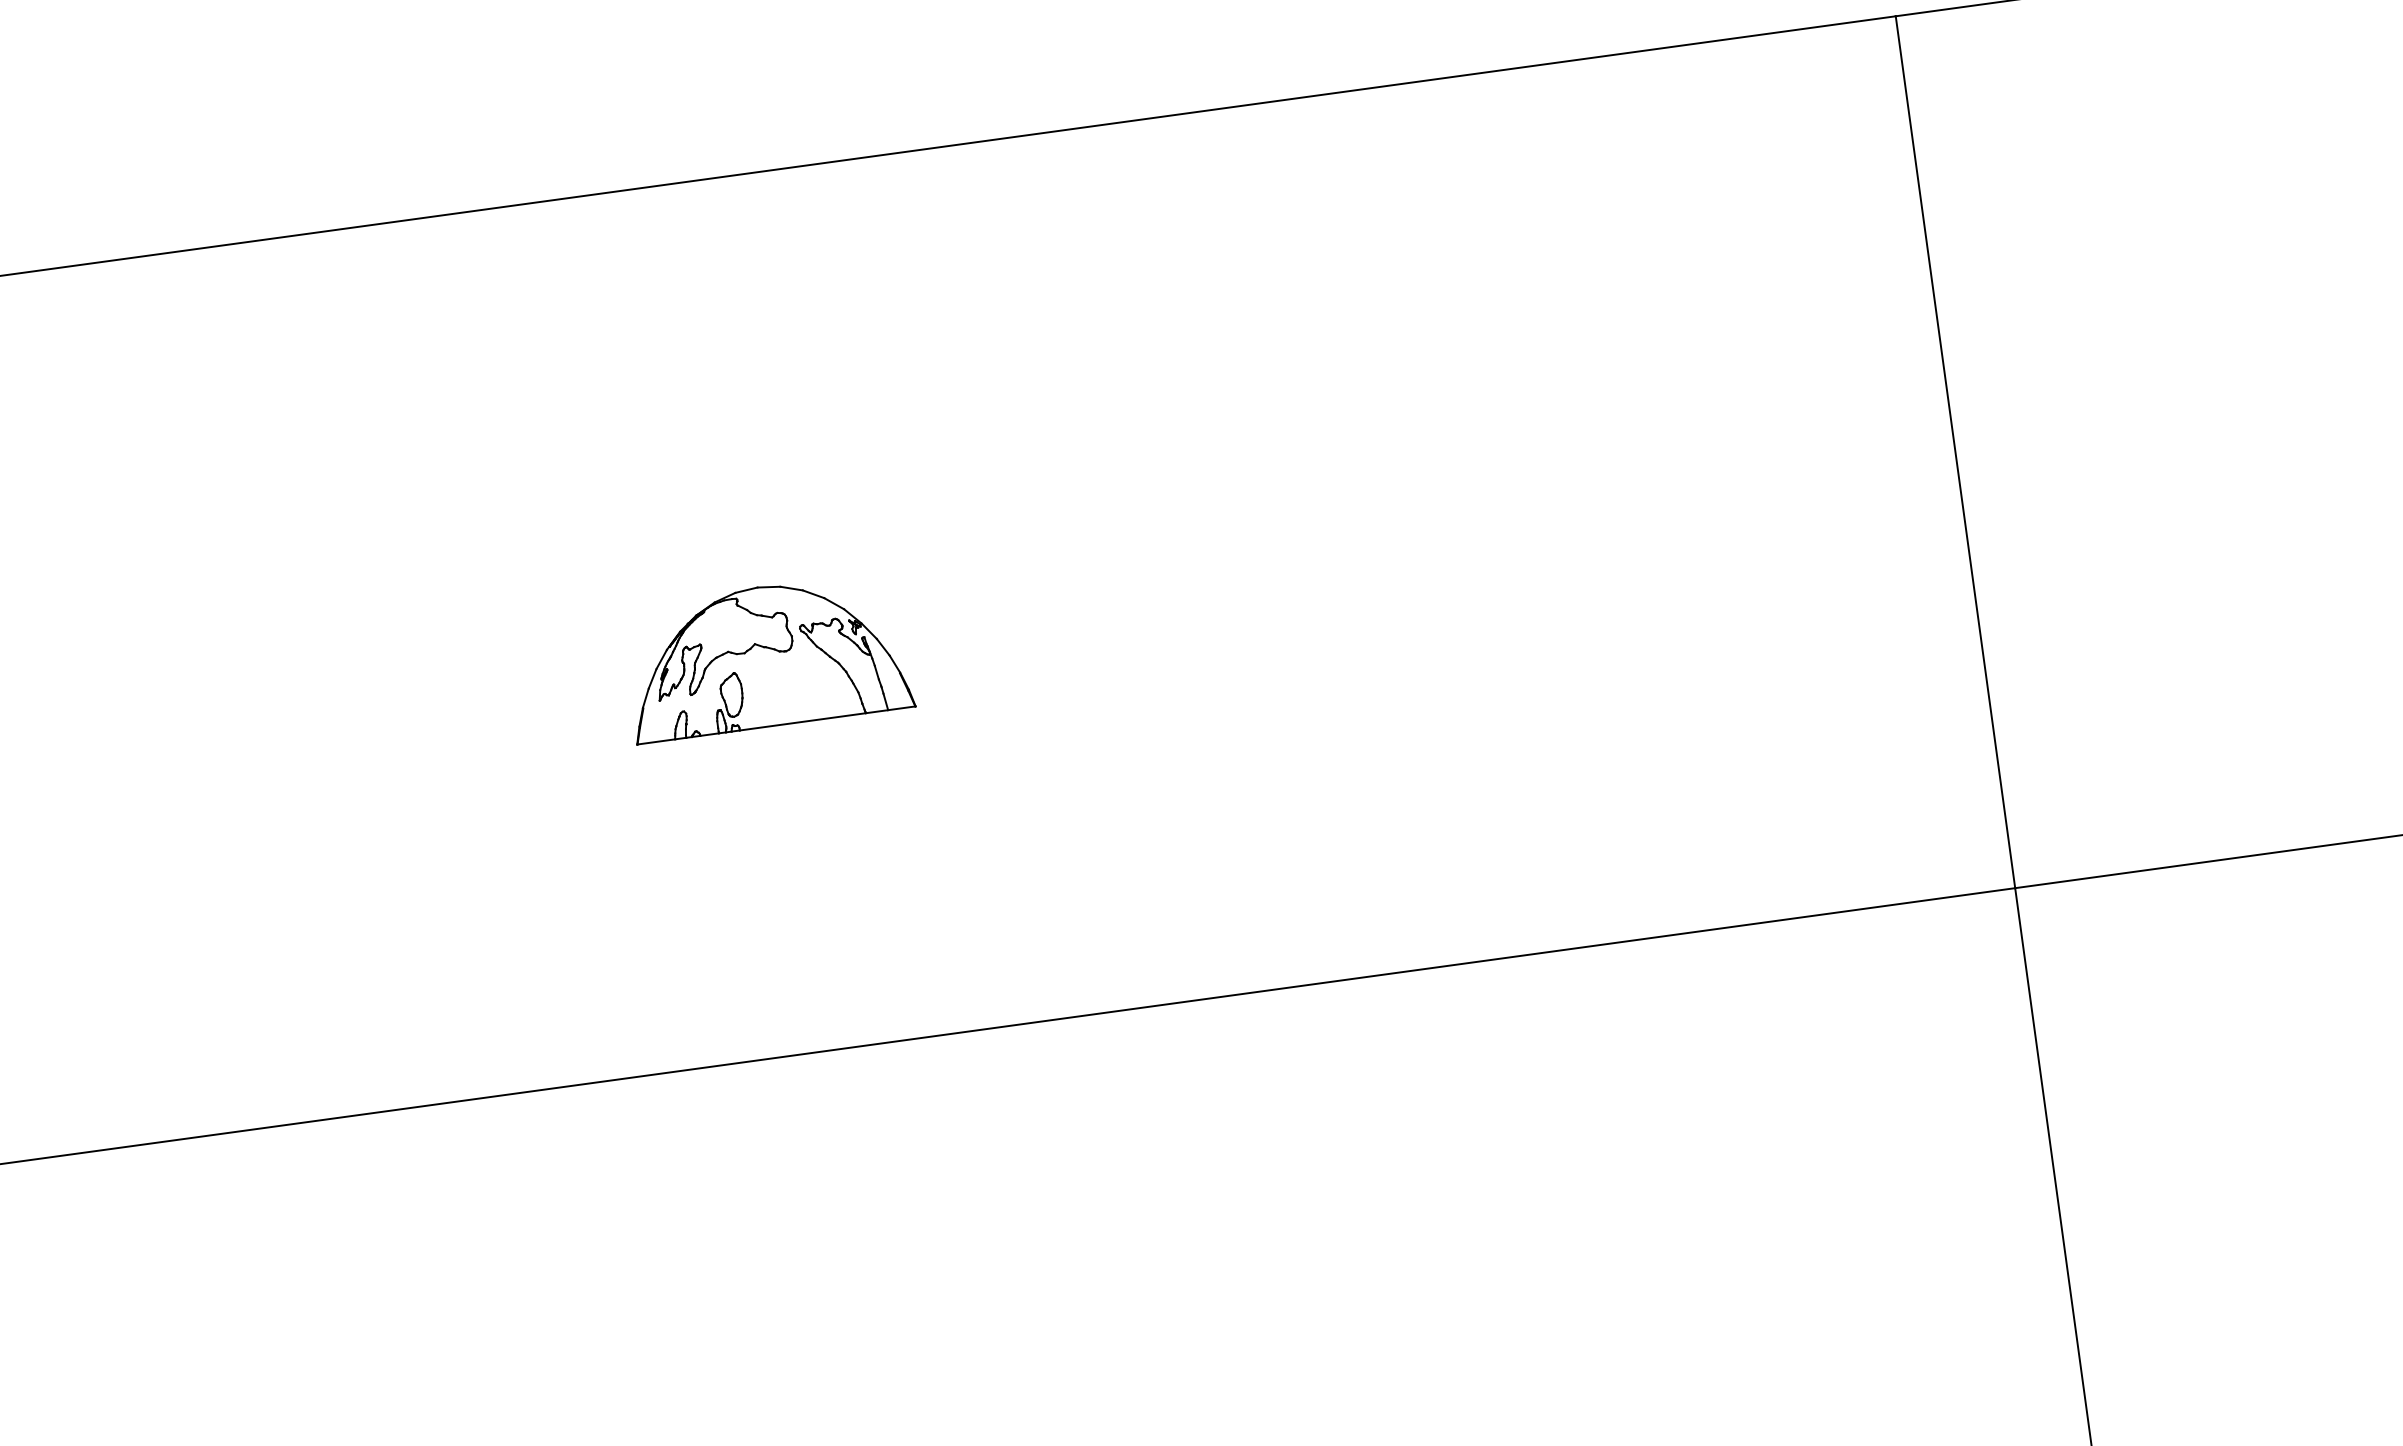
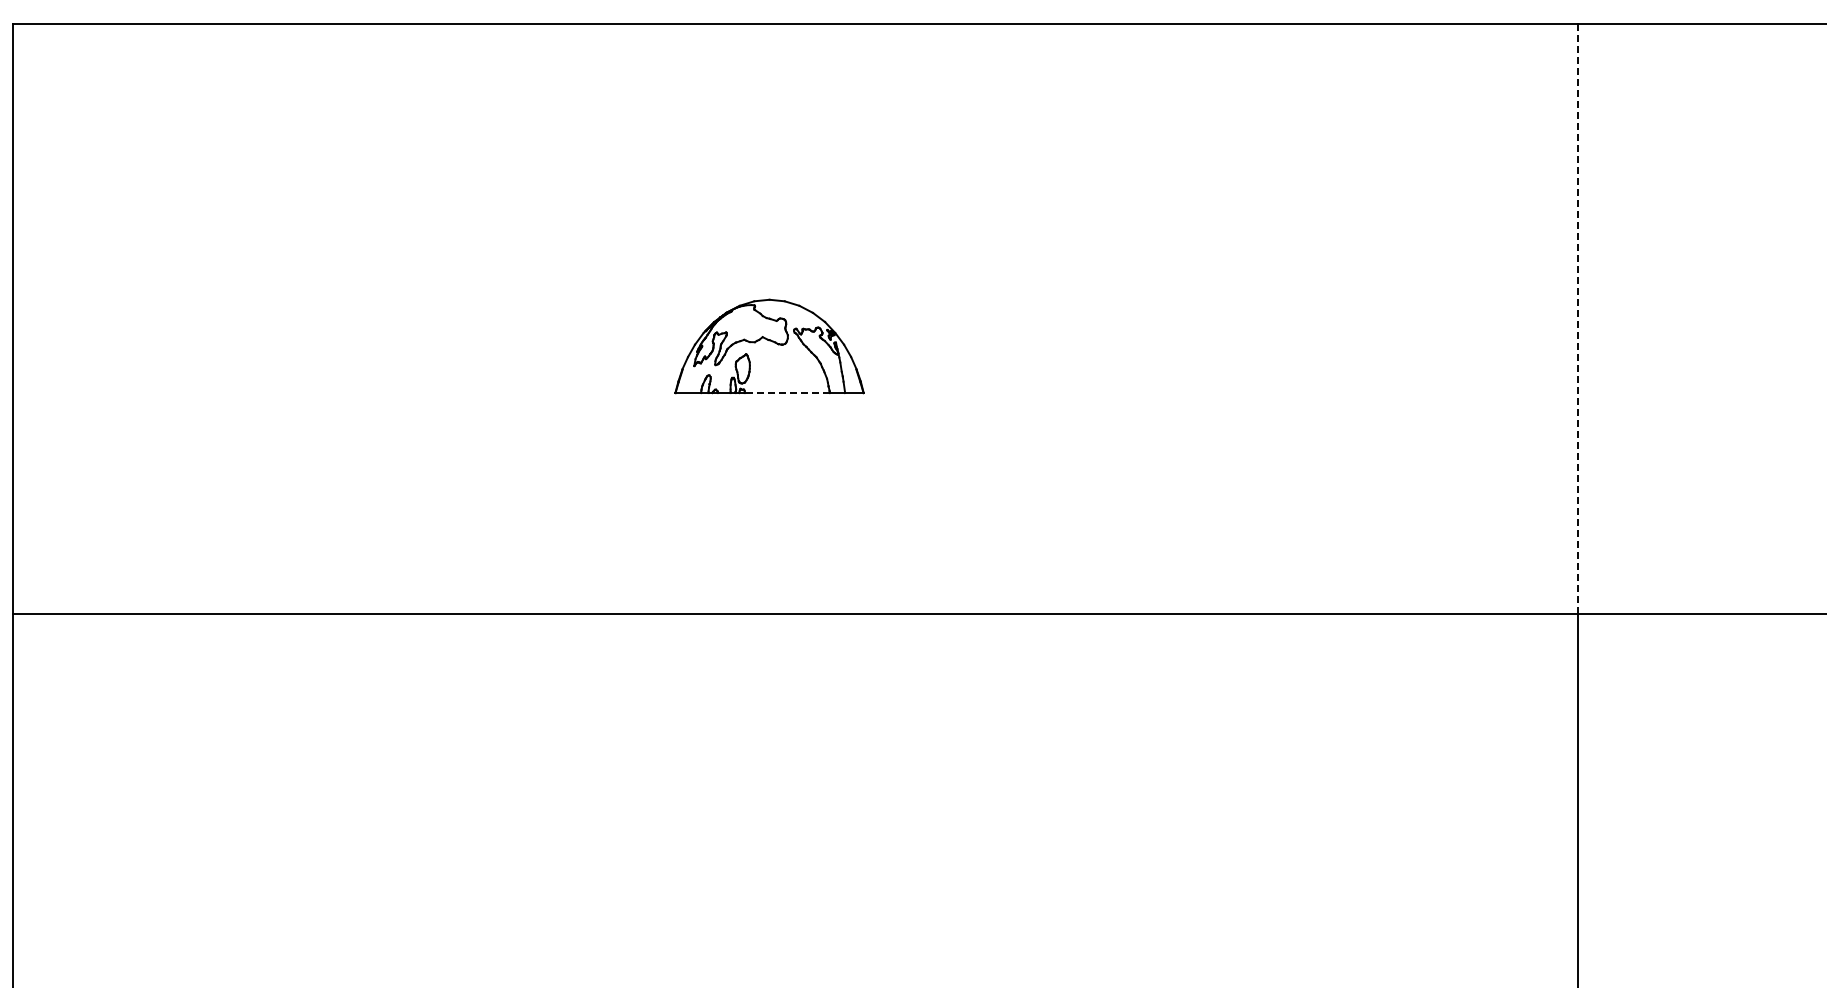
line: (1955, 451) -> (1577, 318), solid -> dashed
line: (803, 722) -> (787, 393), solid -> dashed

